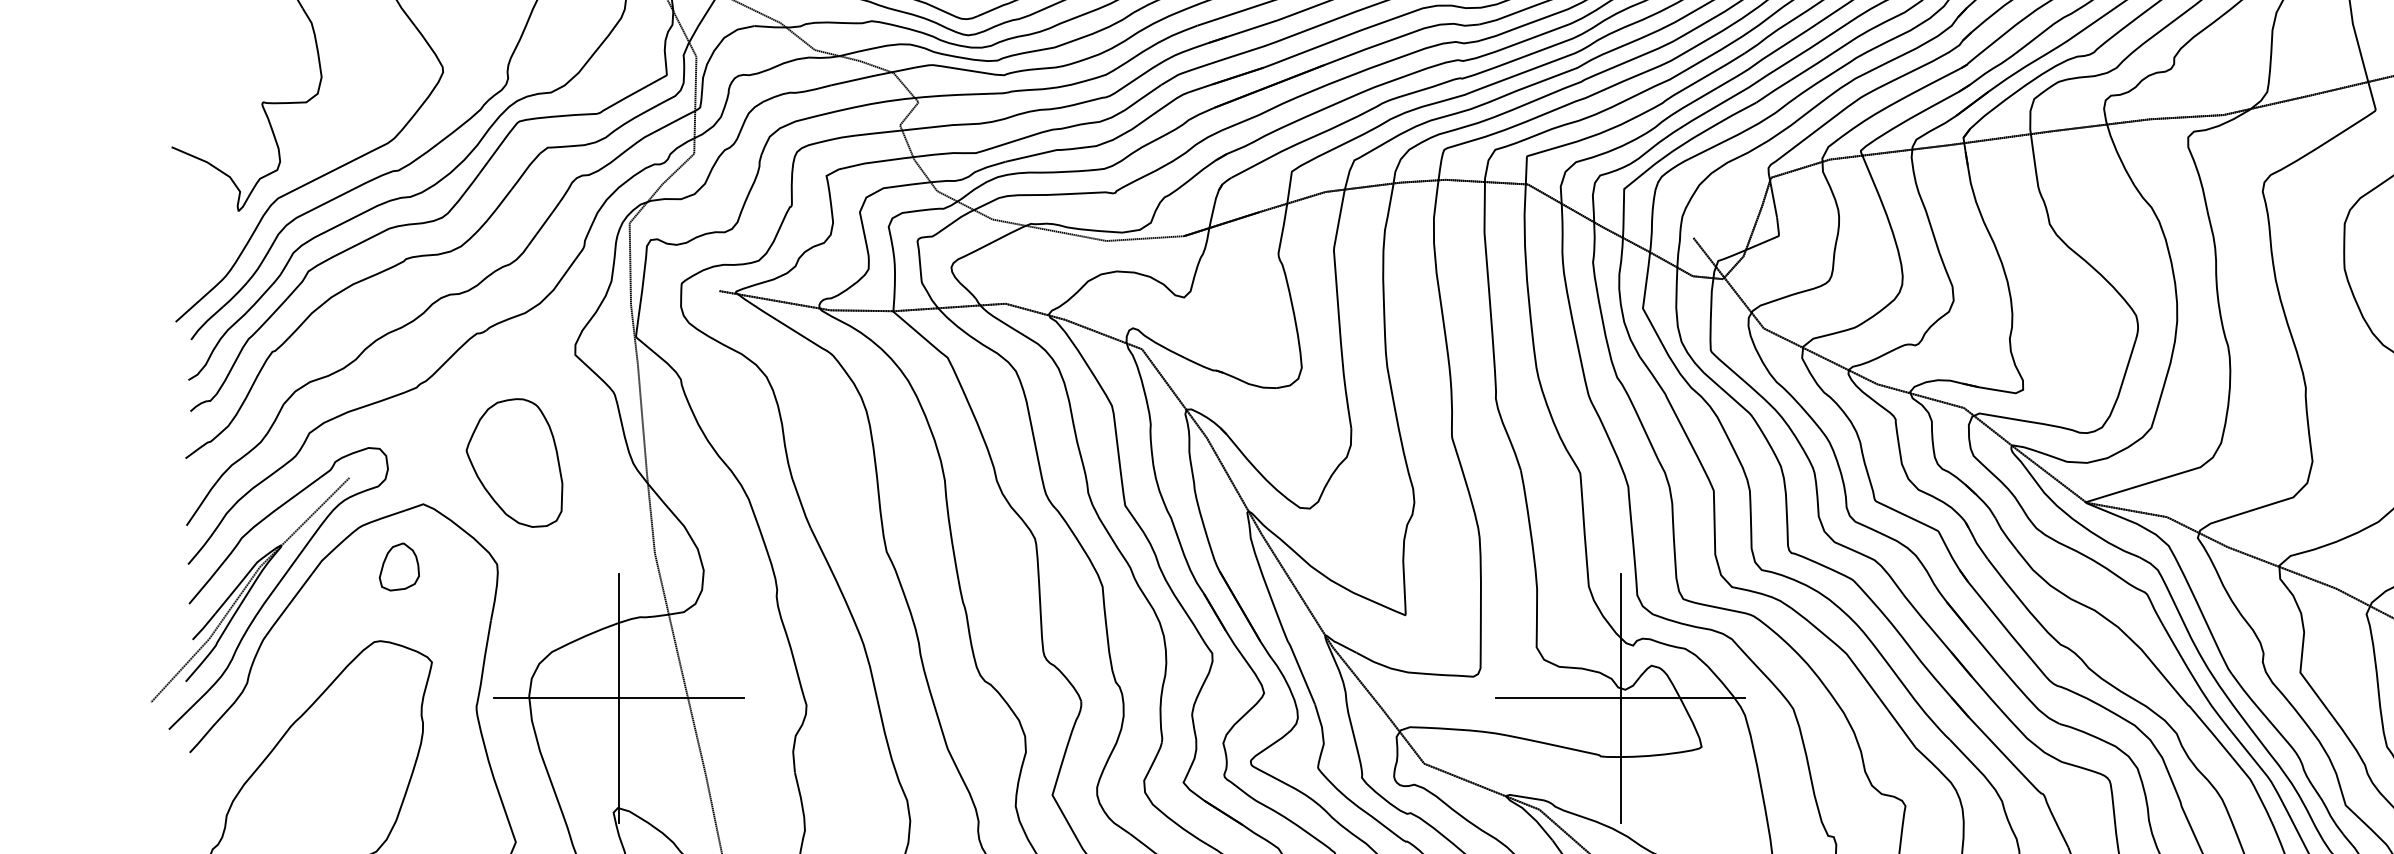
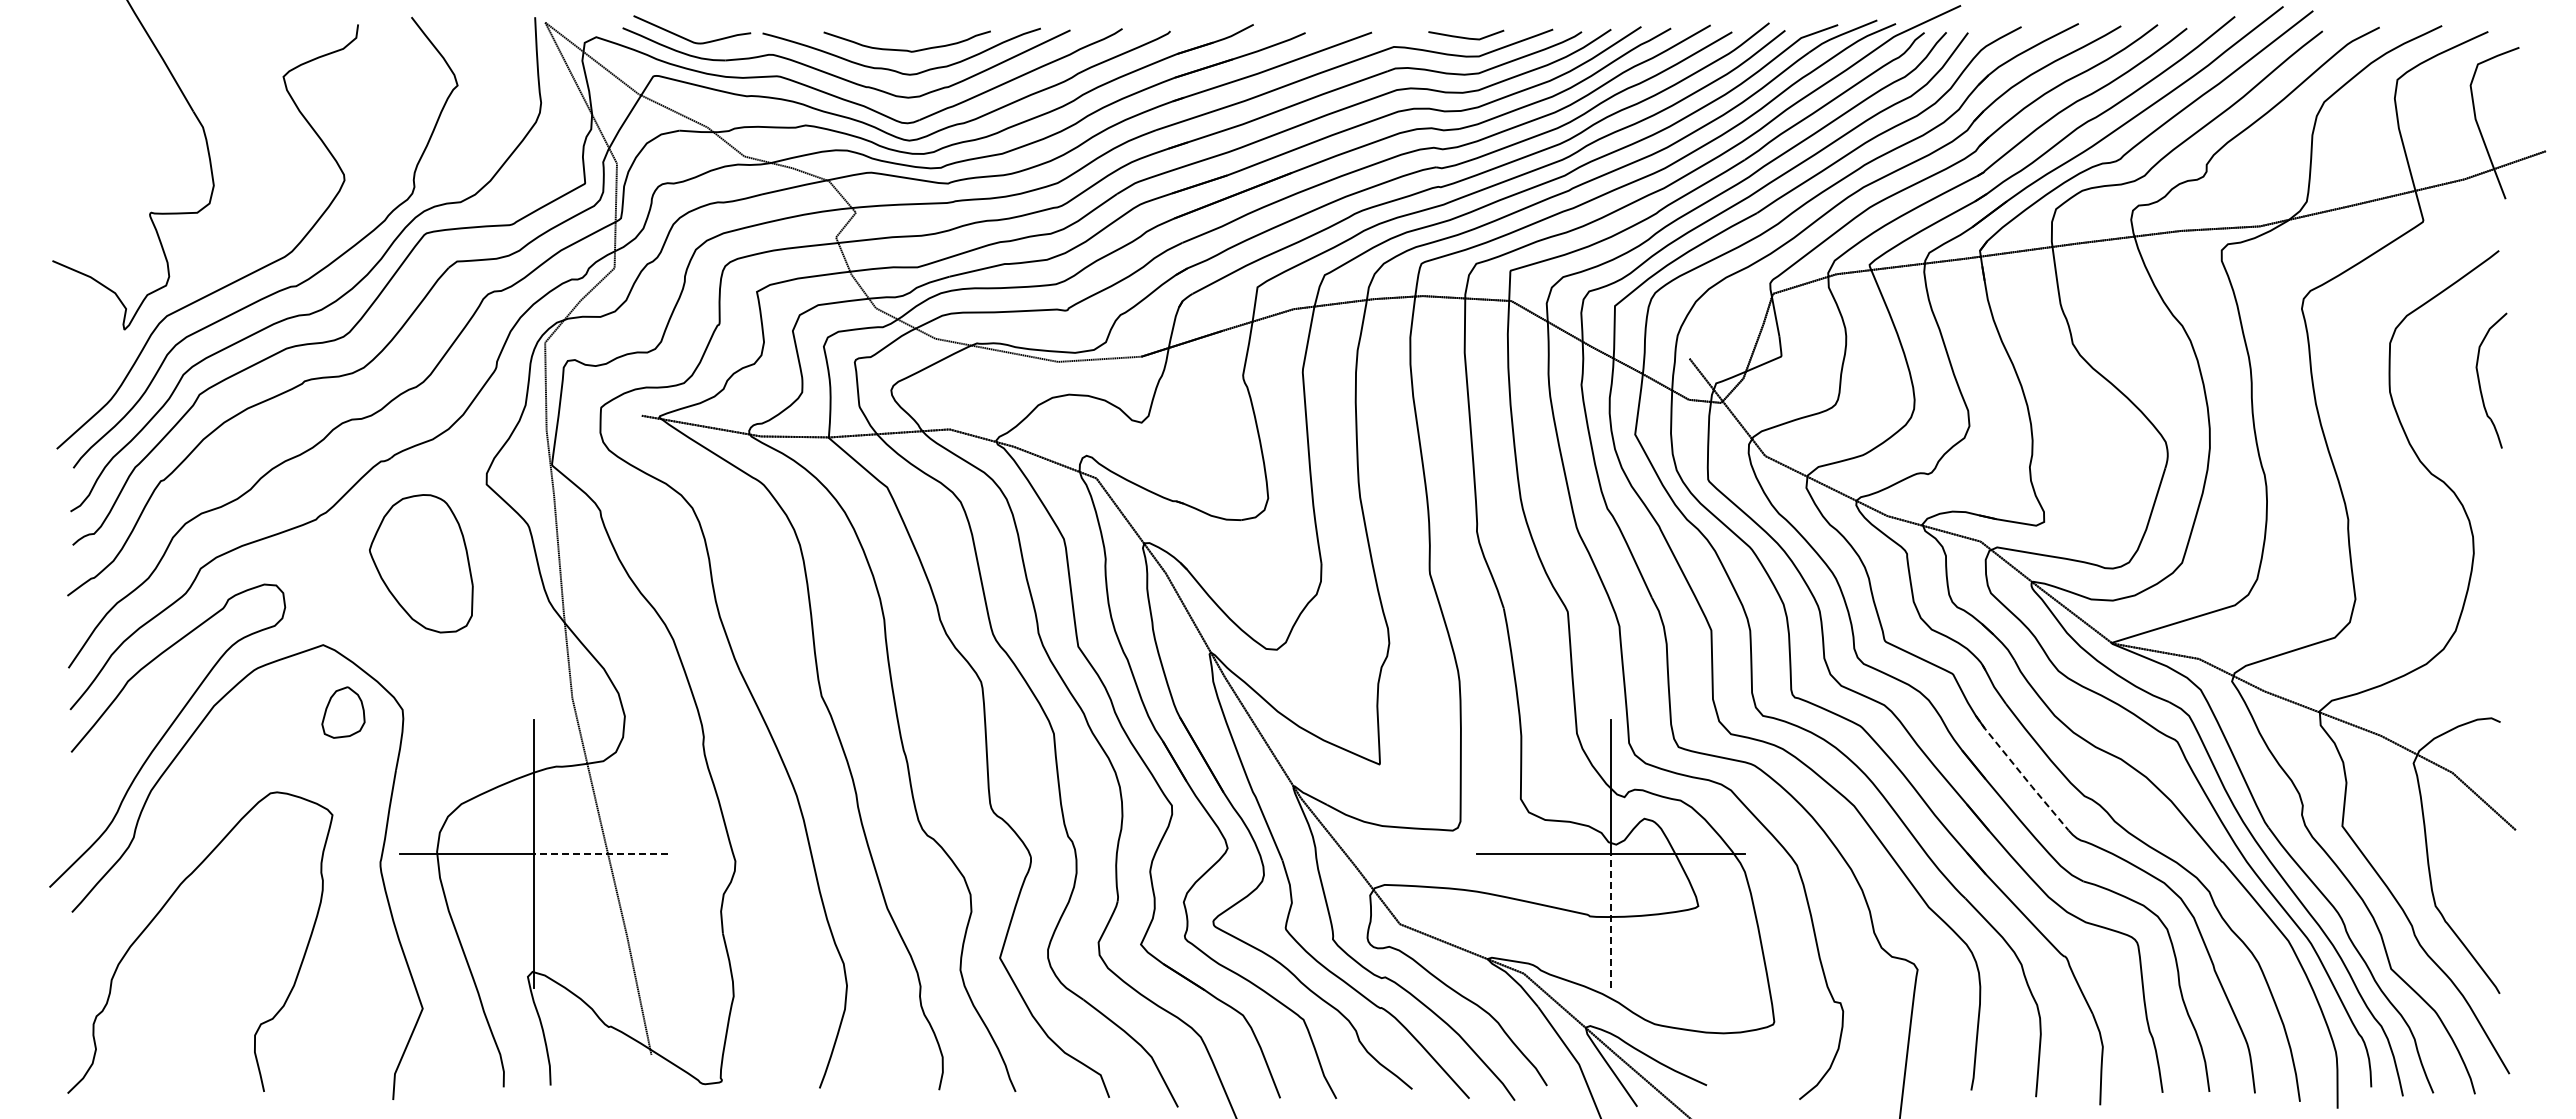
part: (514, 462) -> (421, 563), moved
part: (399, 566) -> (343, 712), moved
part: (250, 590) -> (137, 737), removed
line: (2002, 623) -> (2021, 773), solid -> dashed
line: (681, 697) -> (600, 853), solid -> dashed
line: (1620, 760) -> (1611, 920), solid -> dashed

